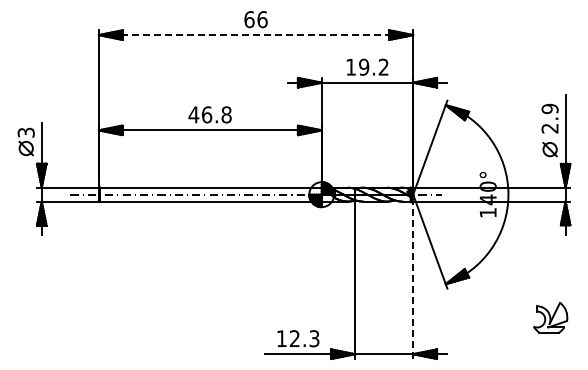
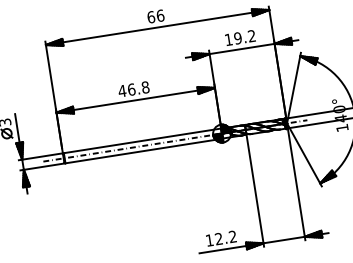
line: (256, 35) -> (157, 27), dashed -> solid
line: (413, 276) -> (296, 181), dashed -> solid
text: (314, 338) -> (232, 236), 12.3 -> 12.2

